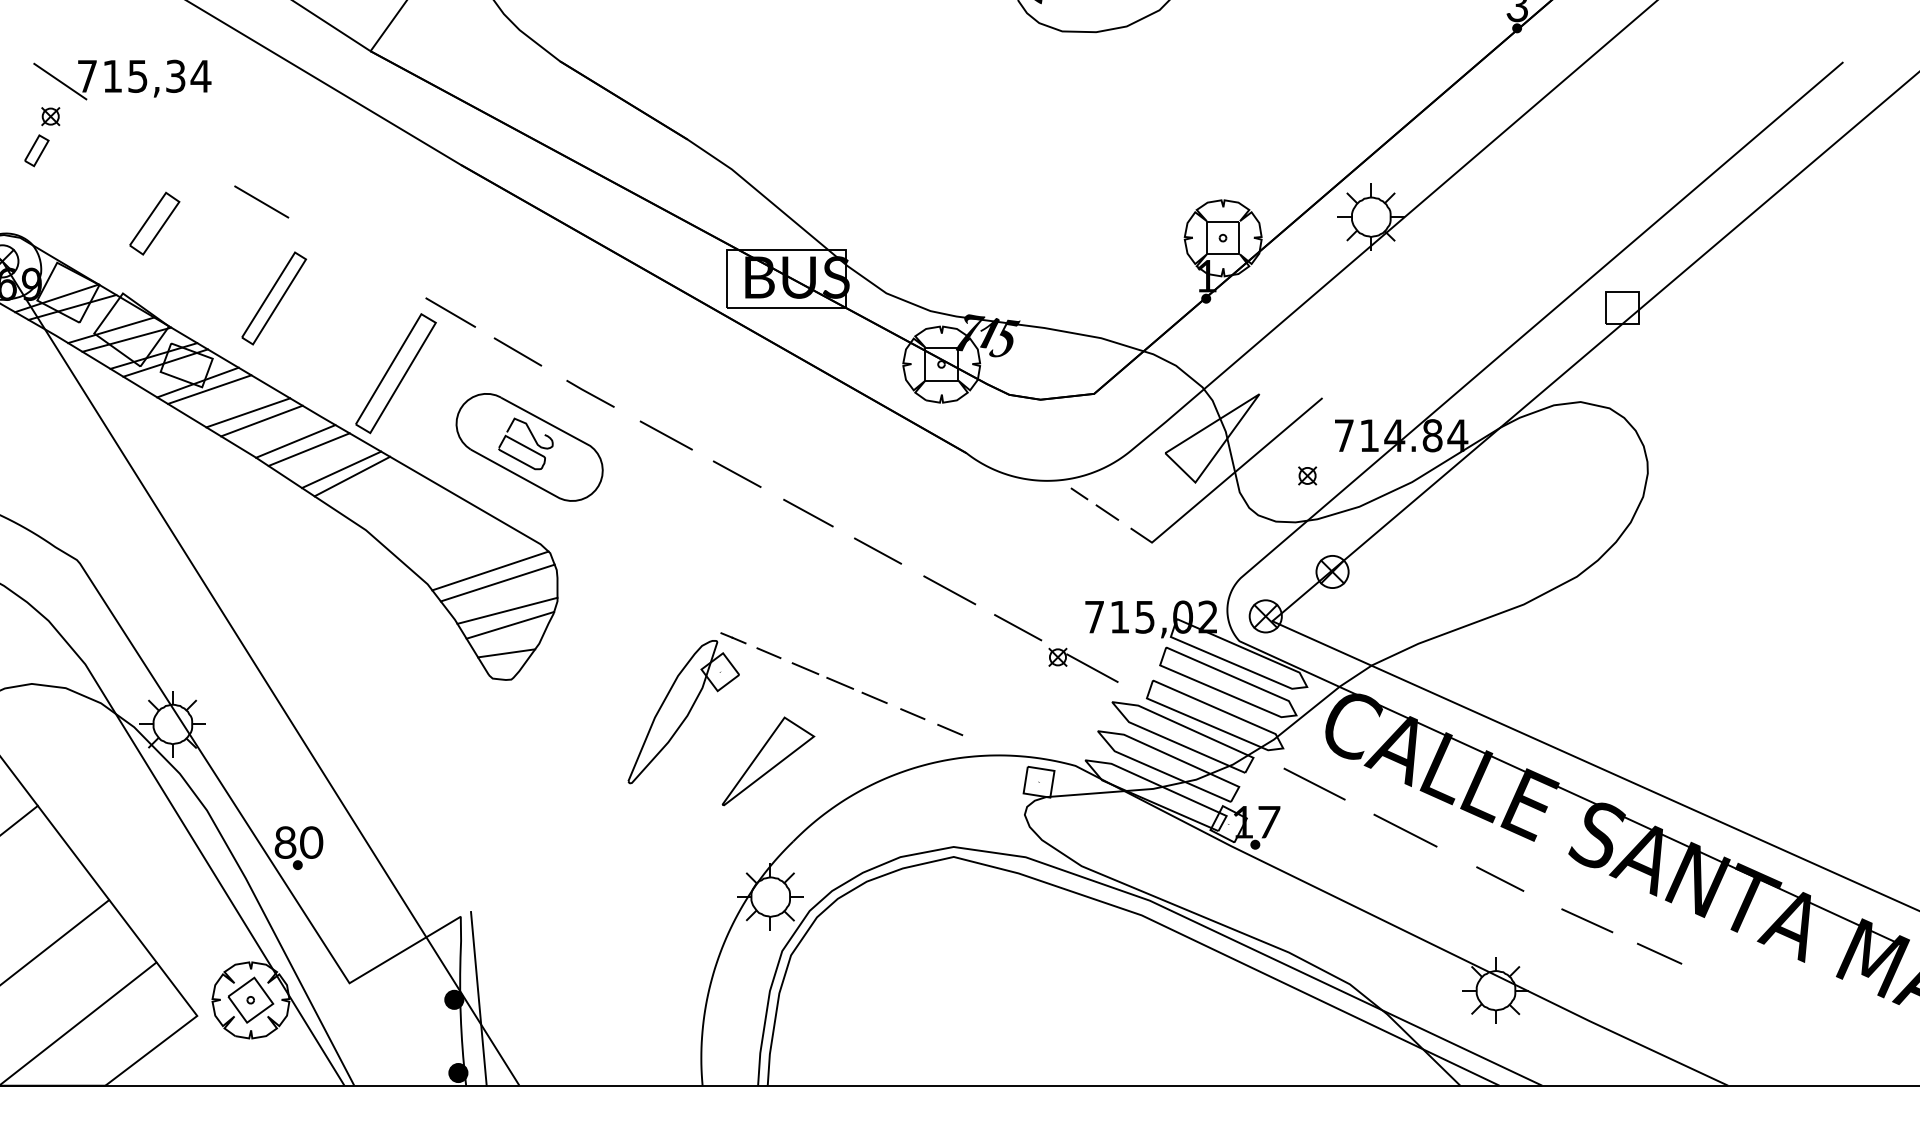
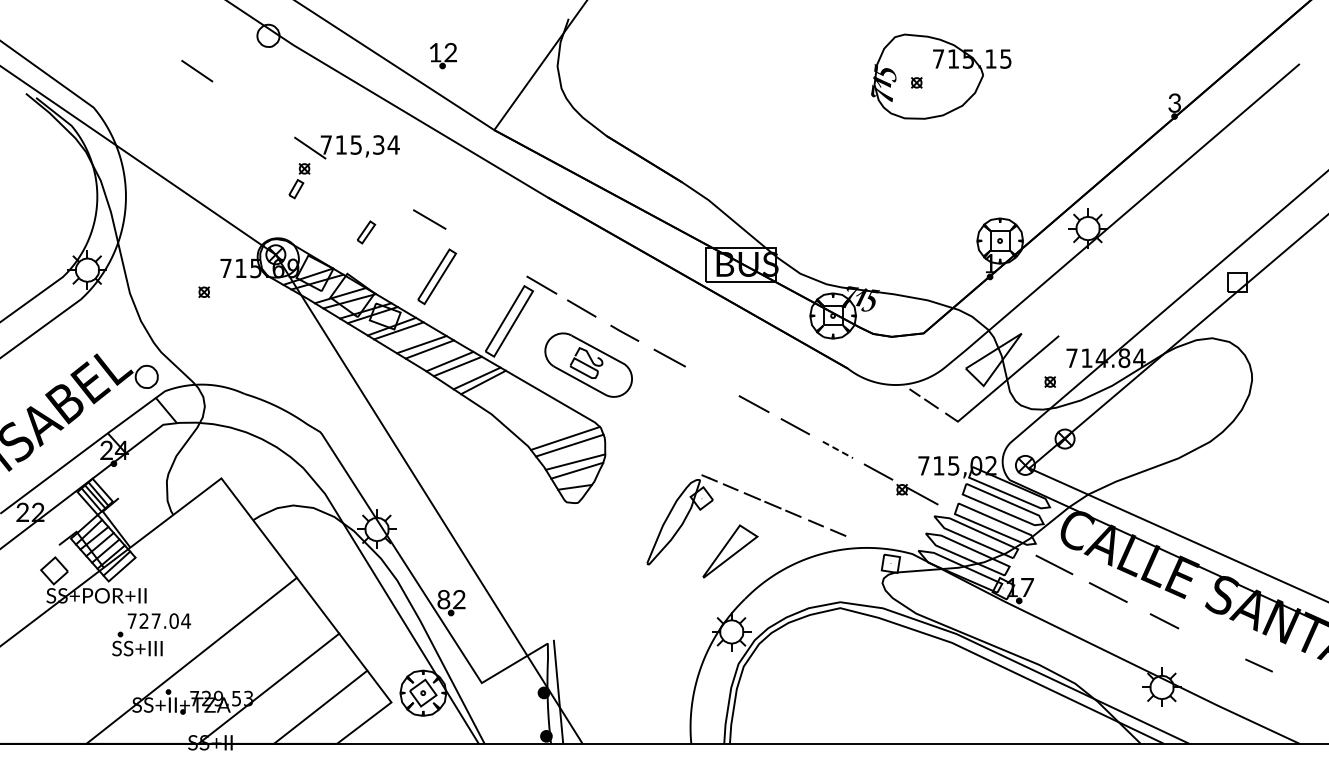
part: (155, 223) -> (366, 232), size x0.6
line: (736, 473) -> (711, 380), removed
line: (950, 591) -> (838, 450), solid -> dashed
text: (311, 842) -> (459, 599), 80 -> 82
line: (1587, 919) -> (1216, 645), removed

